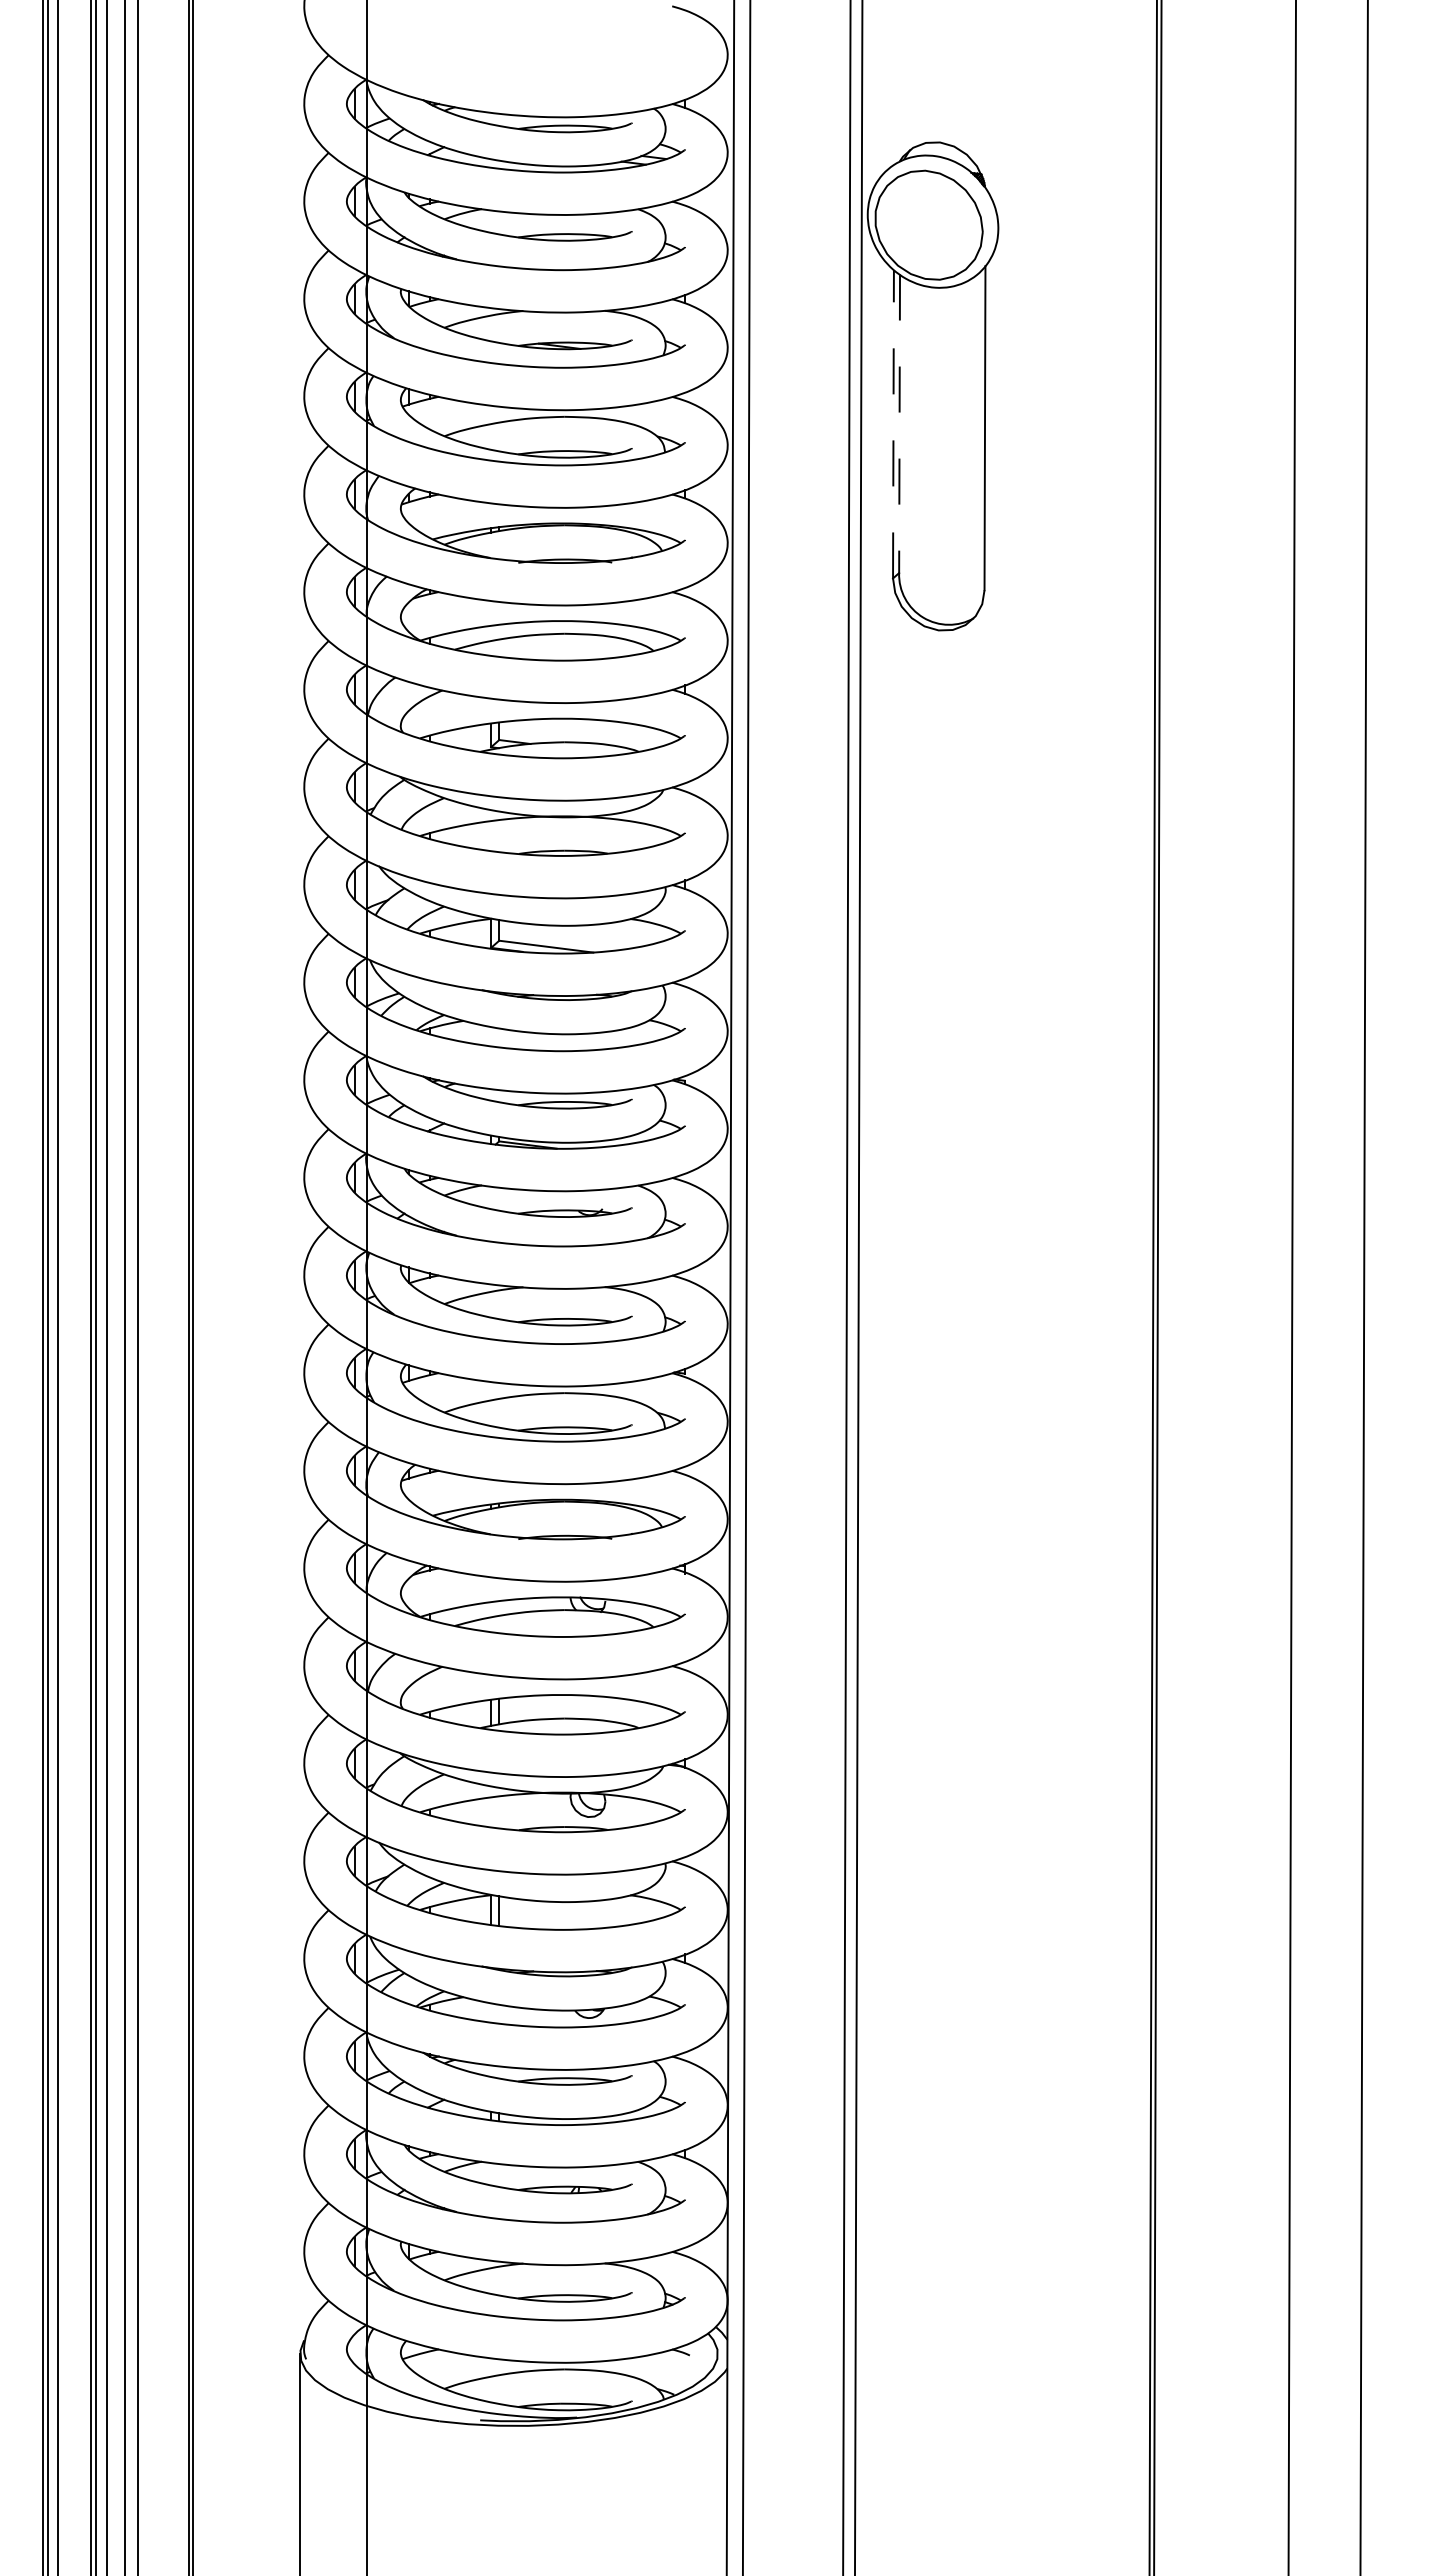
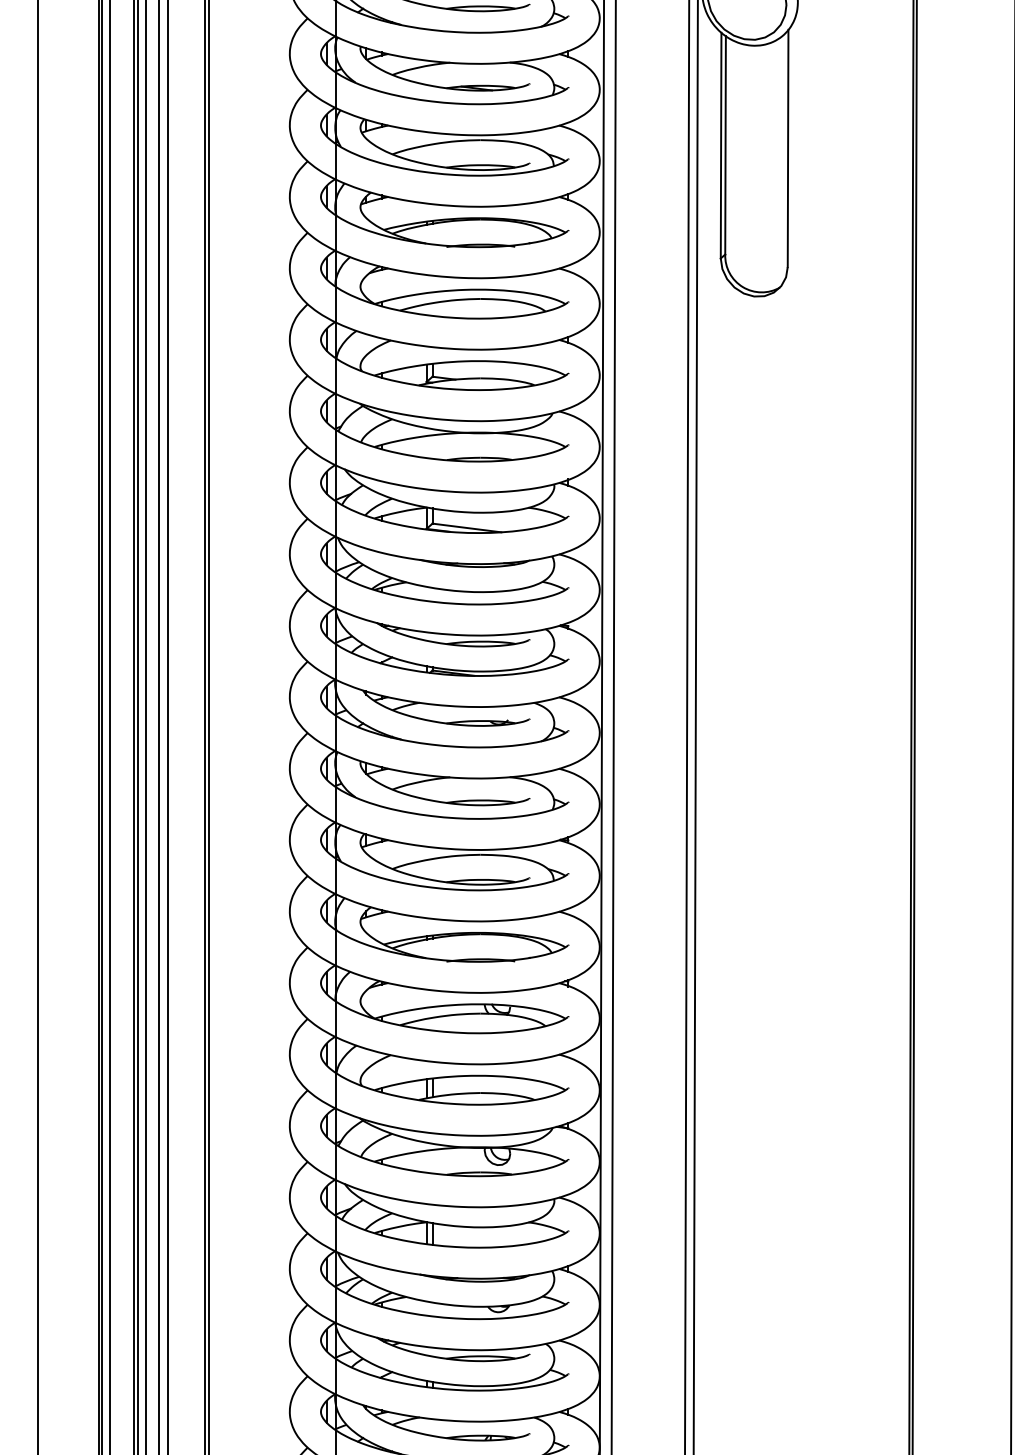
line: (893, 423) -> (721, 145), dashed -> solid
line: (899, 424) -> (725, 145), dashed -> solid

